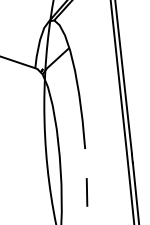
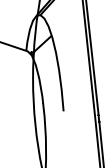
line: (86, 192) -> (64, 143), removed

